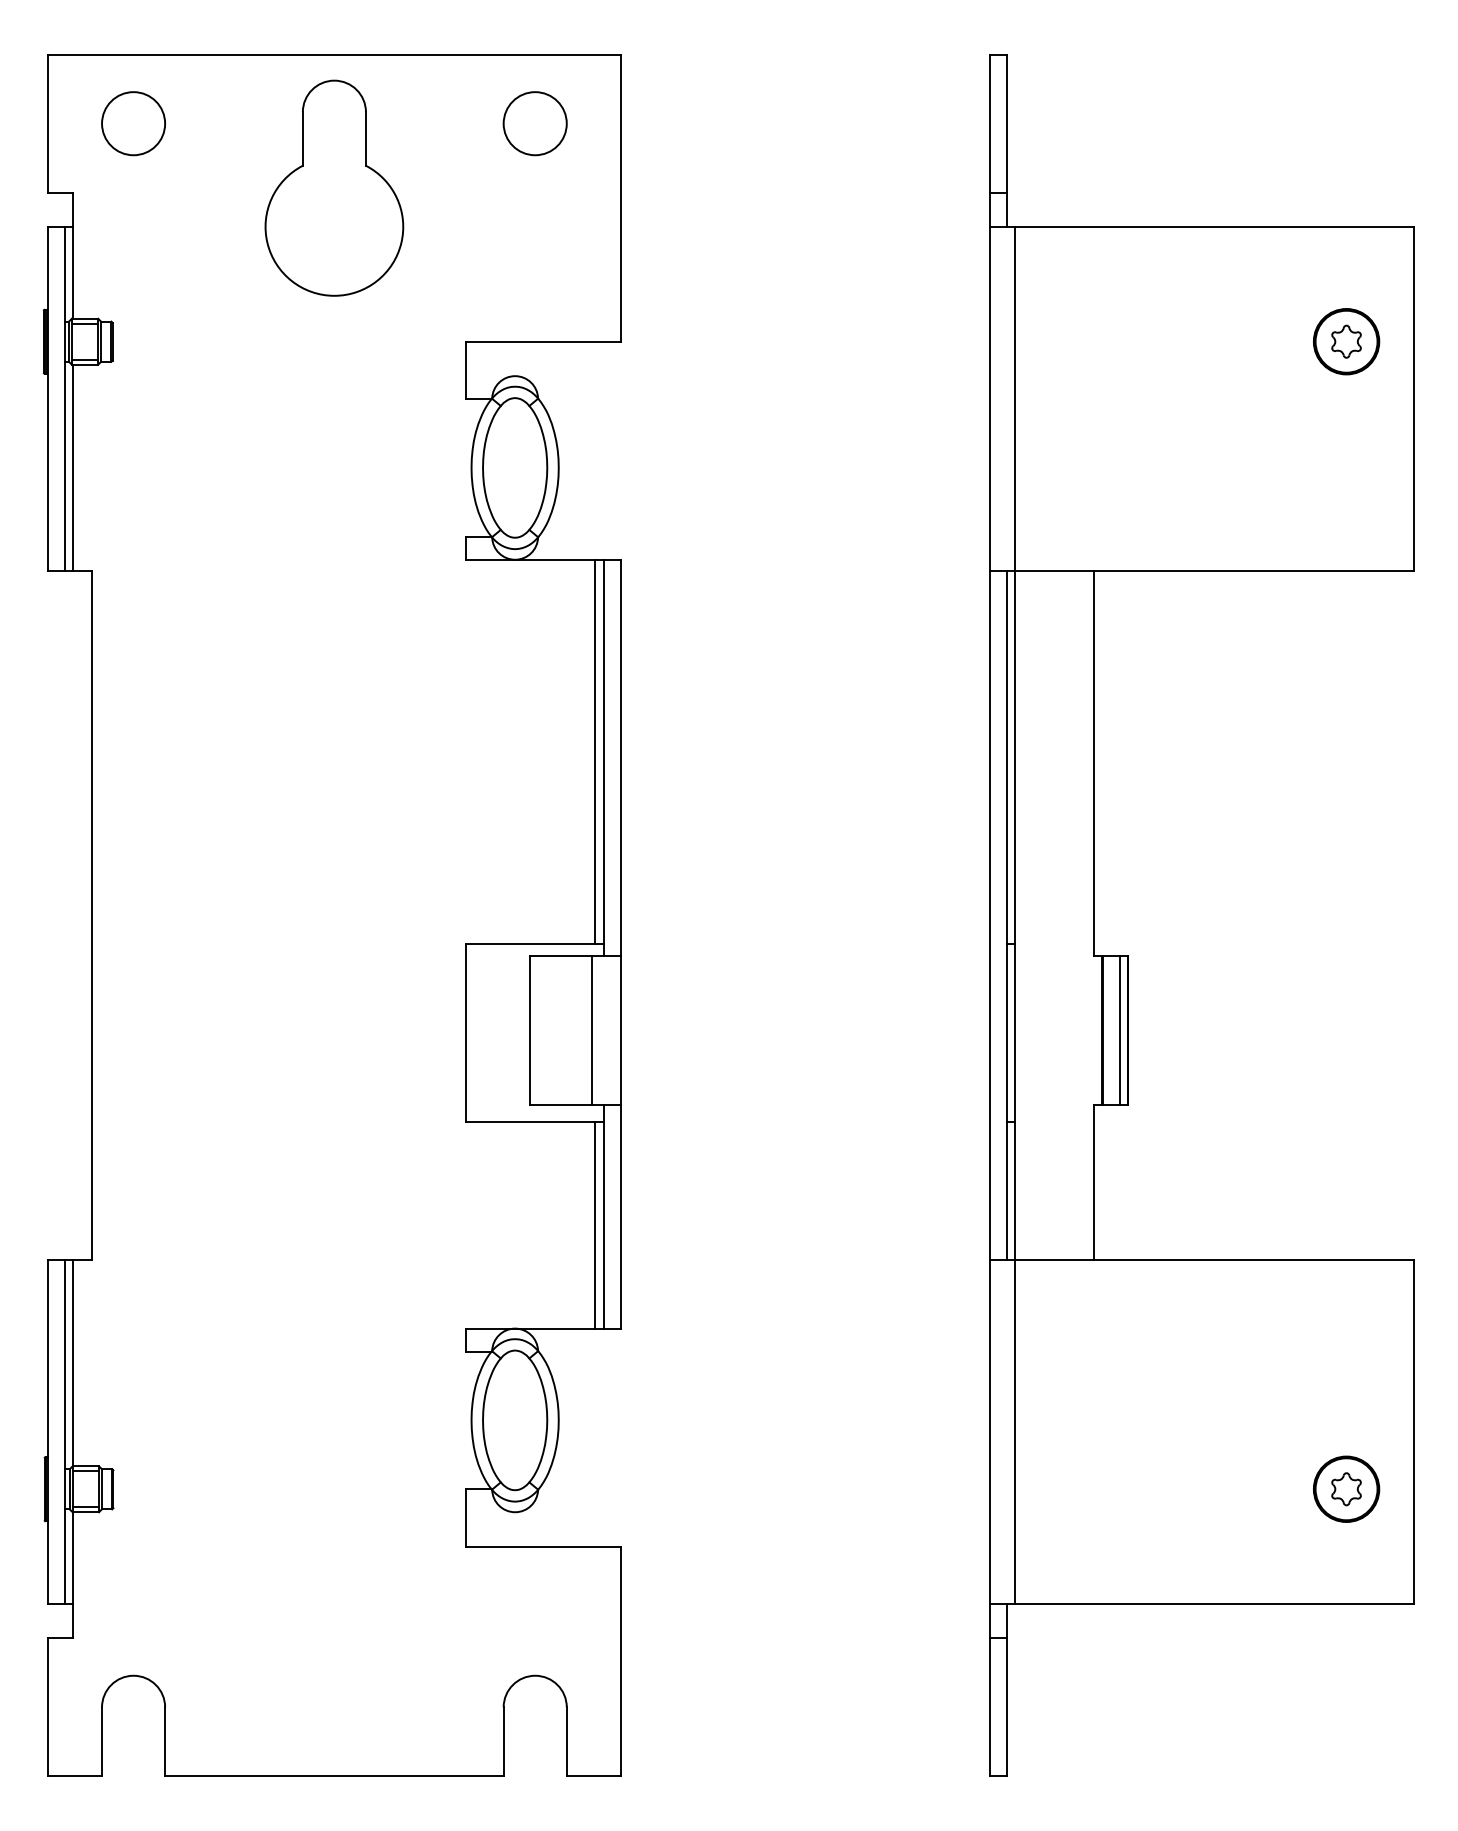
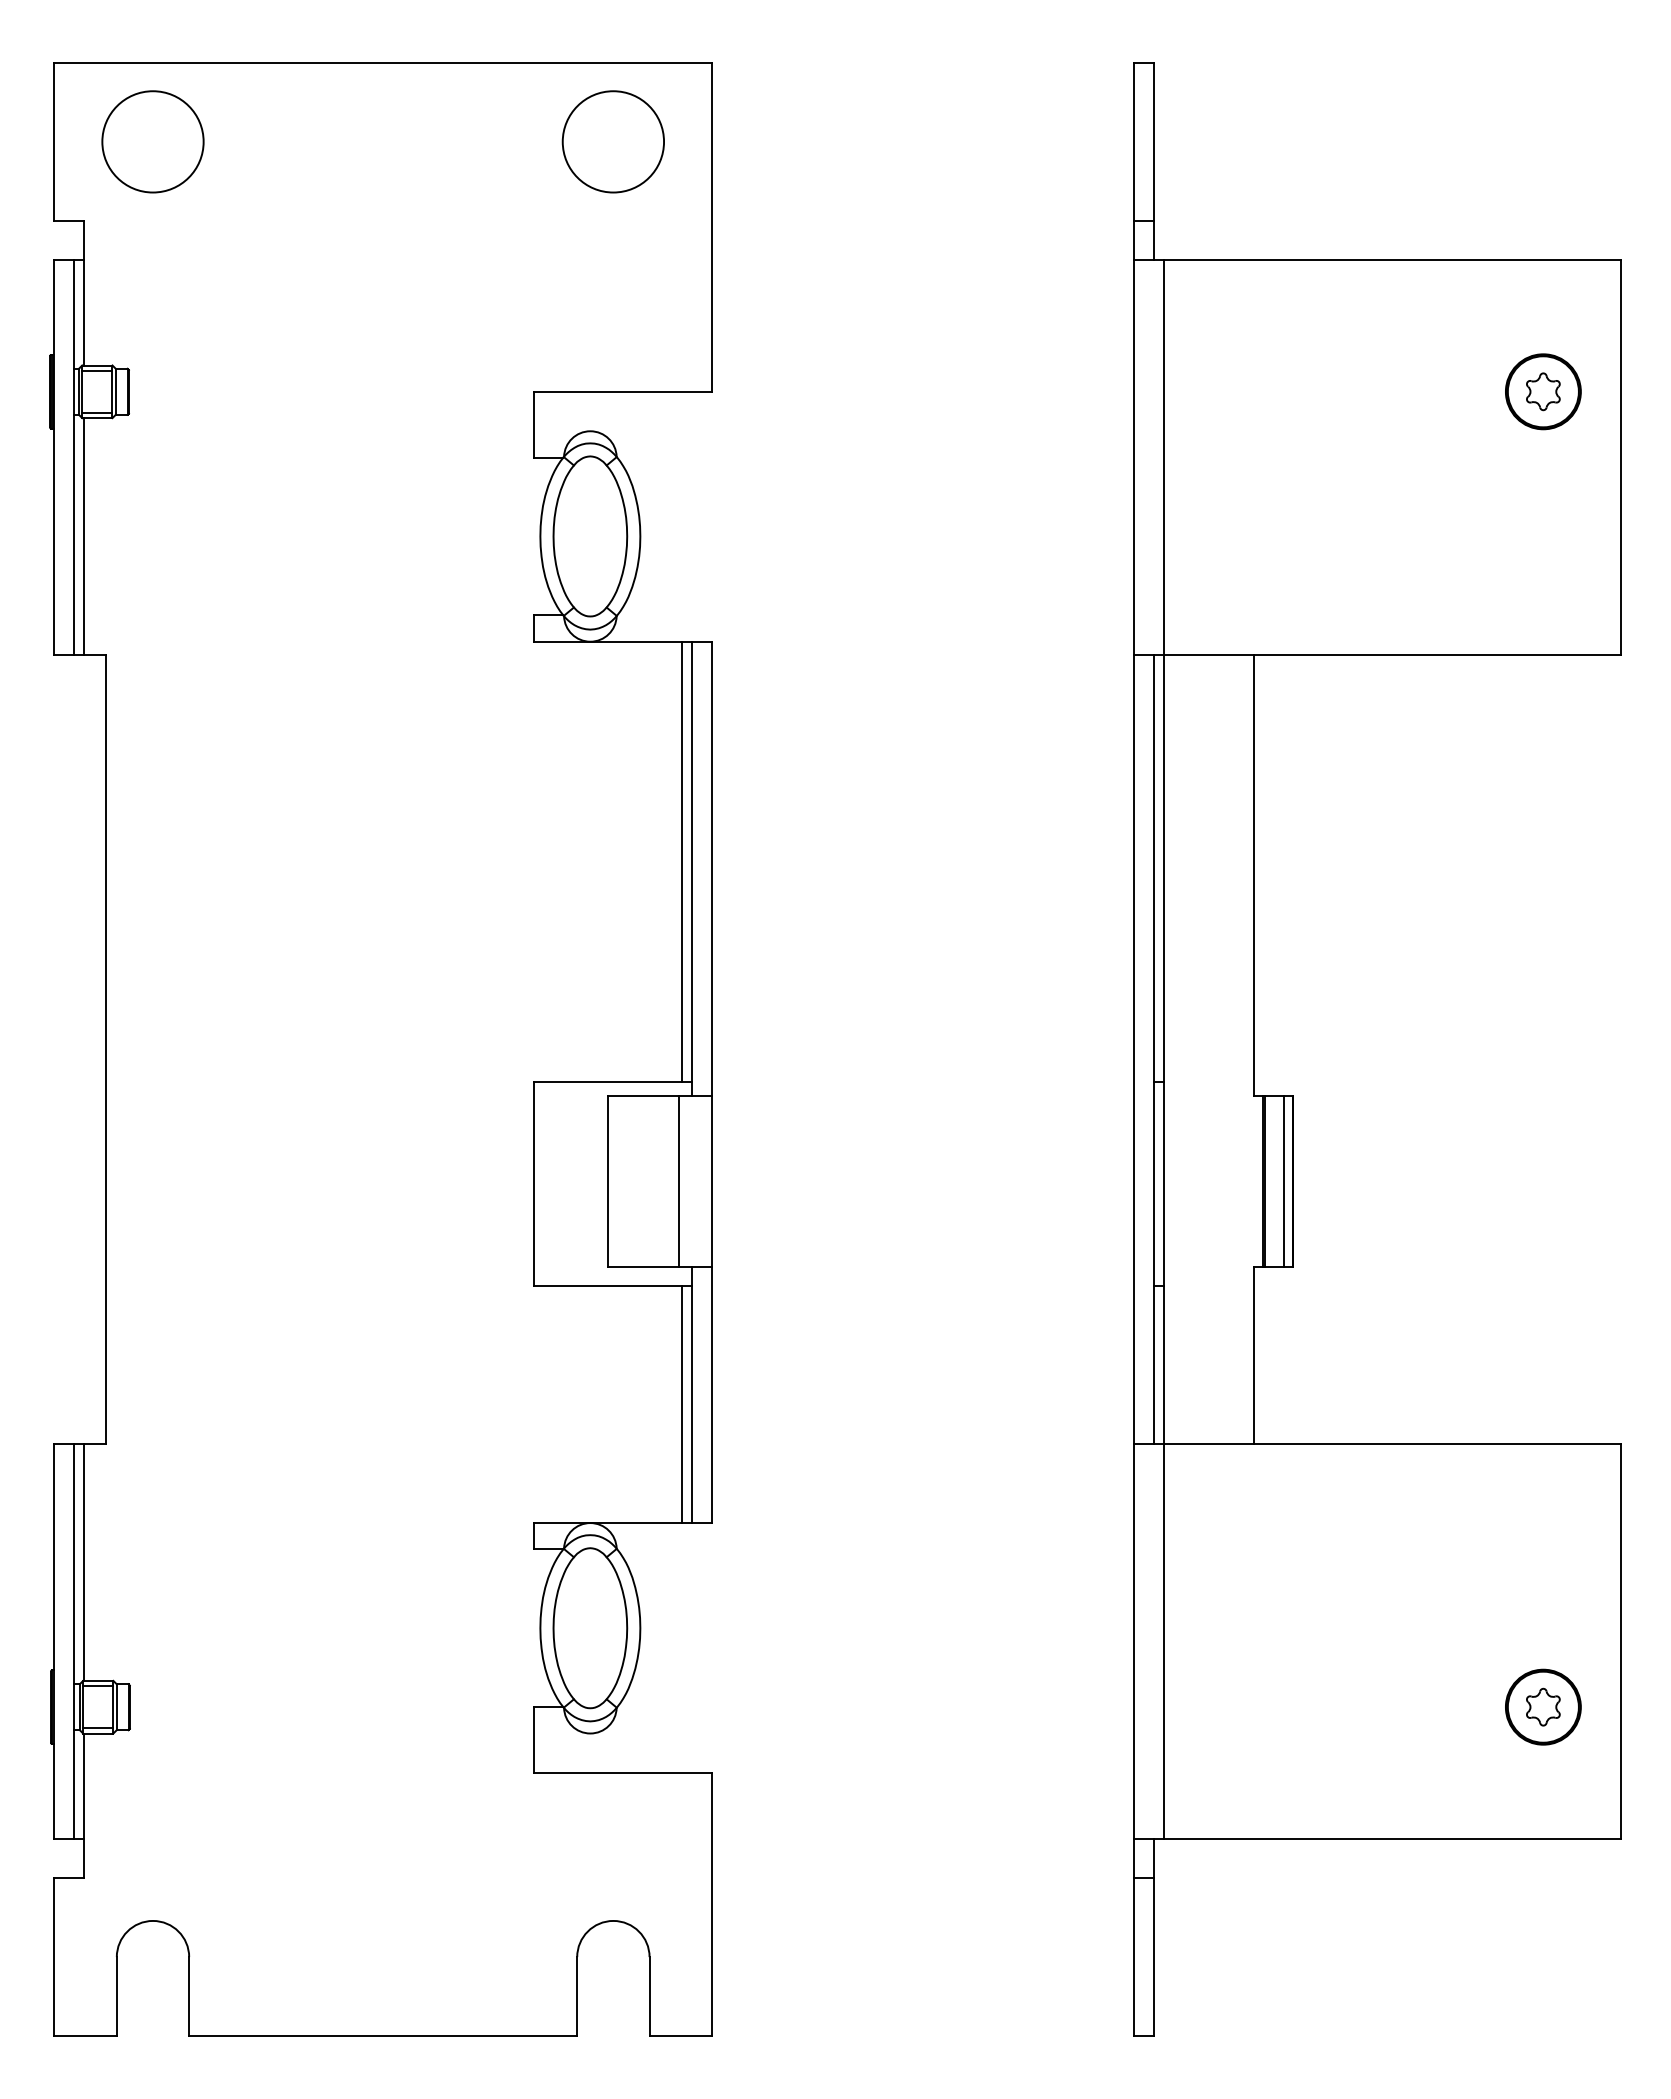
circle: (133, 123) -> (152, 141), size x1.4
circle: (535, 123) -> (613, 141), size x1.4
part: (333, 187) -> (382, 215), removed

